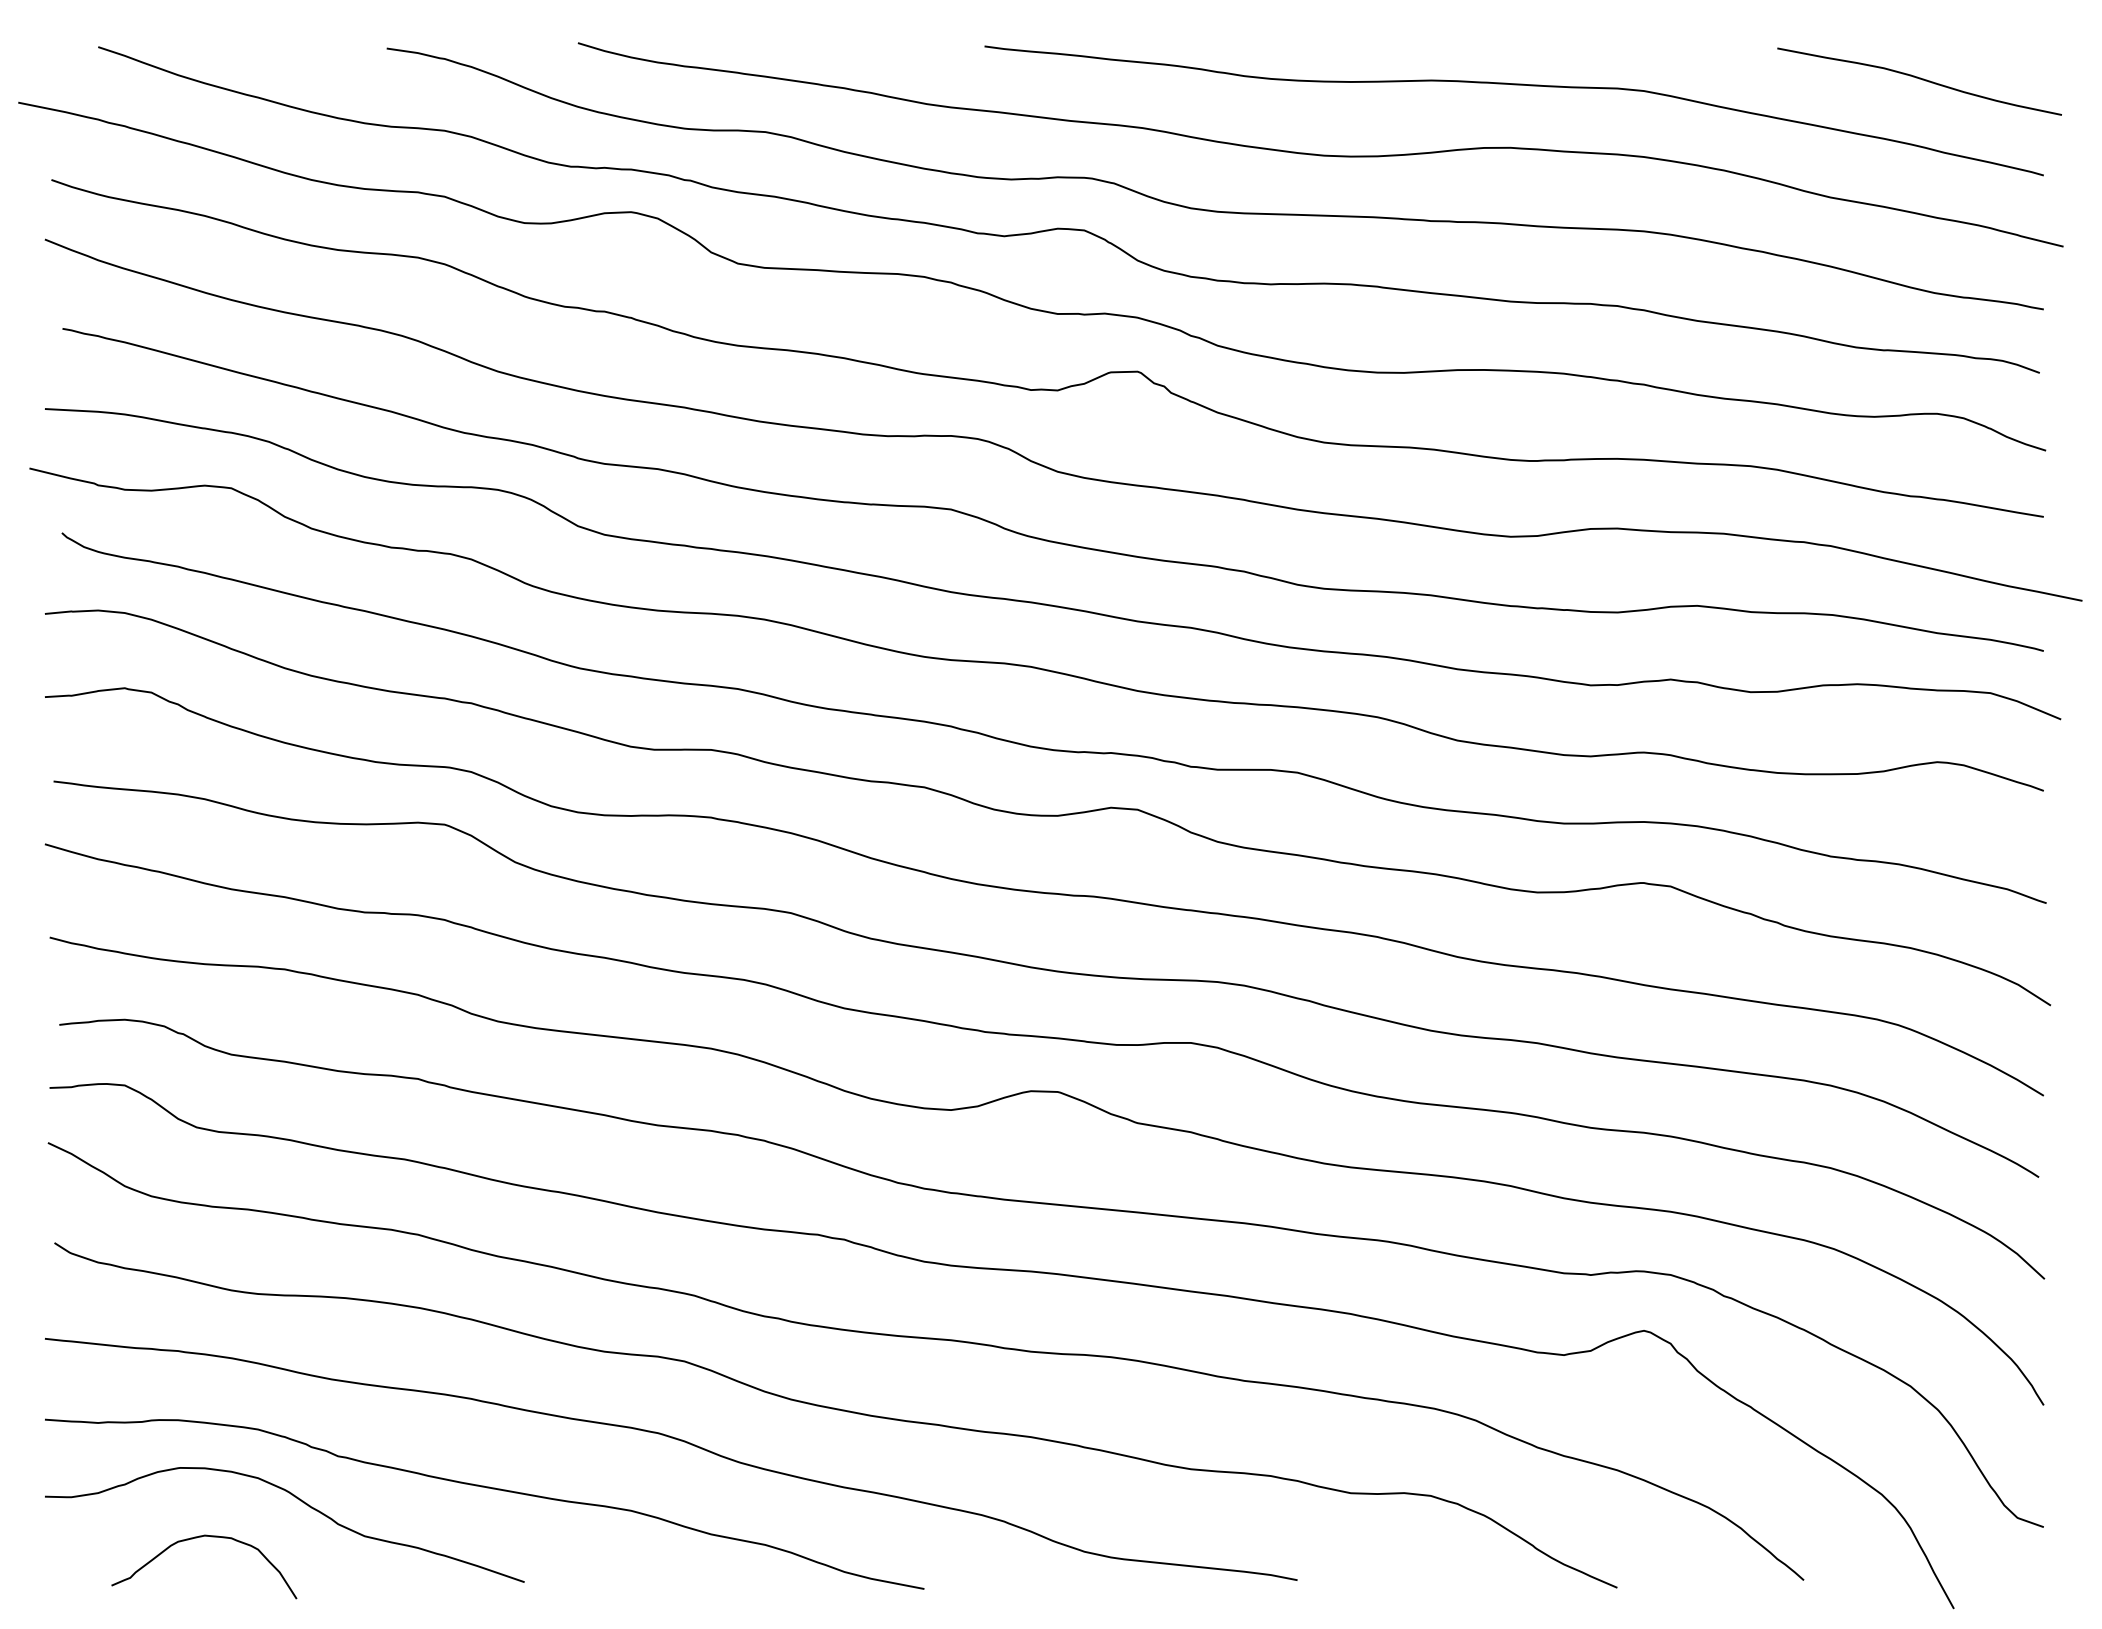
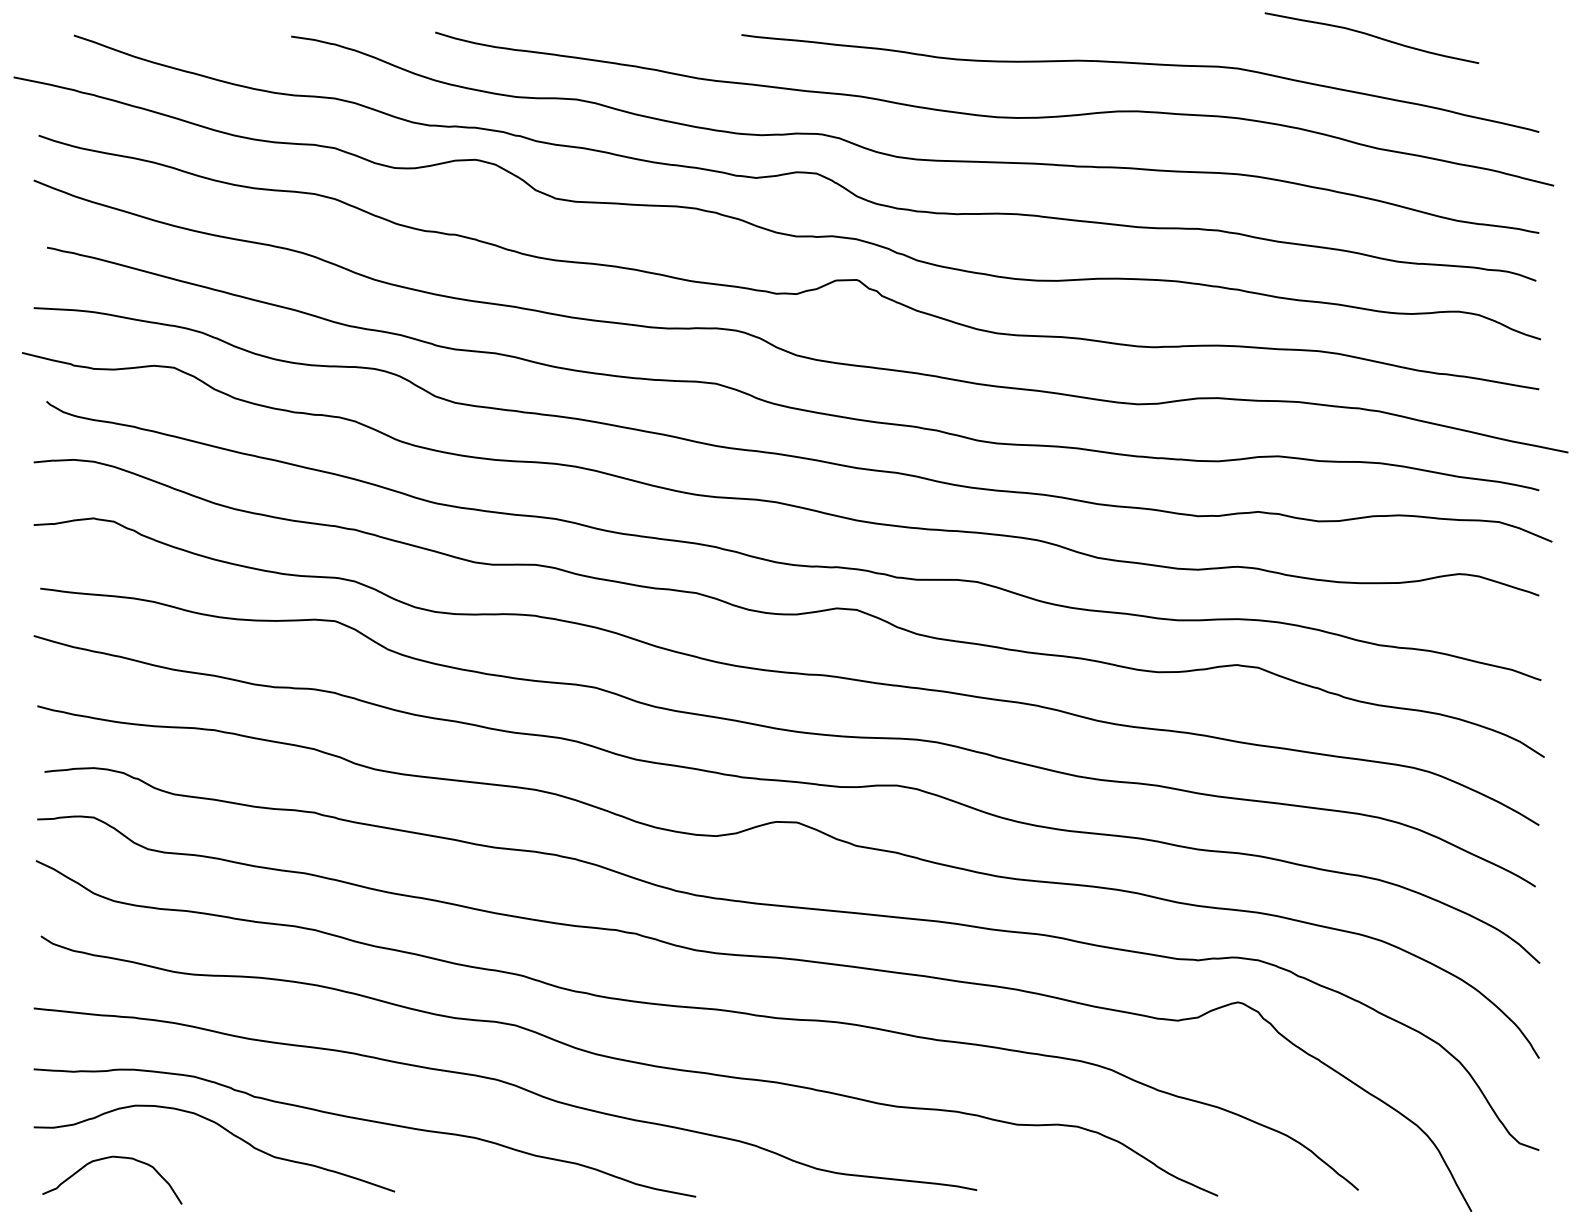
curve: (1919, 79) -> (1371, 36), moved
curve: (196, 1538) -> (106, 1158), moved

